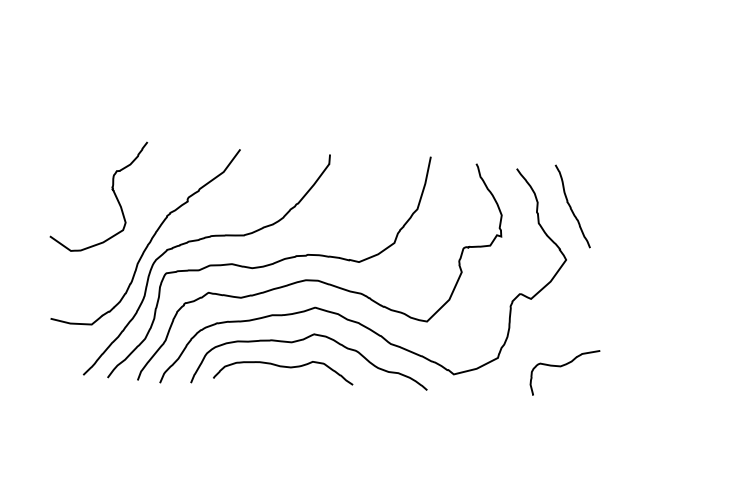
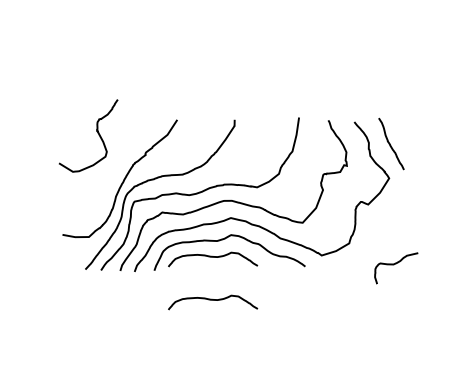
curve: (111, 189) -> (96, 131), moved
curve: (562, 368) -> (394, 265), moved
curve: (280, 434) -> (213, 300), added

